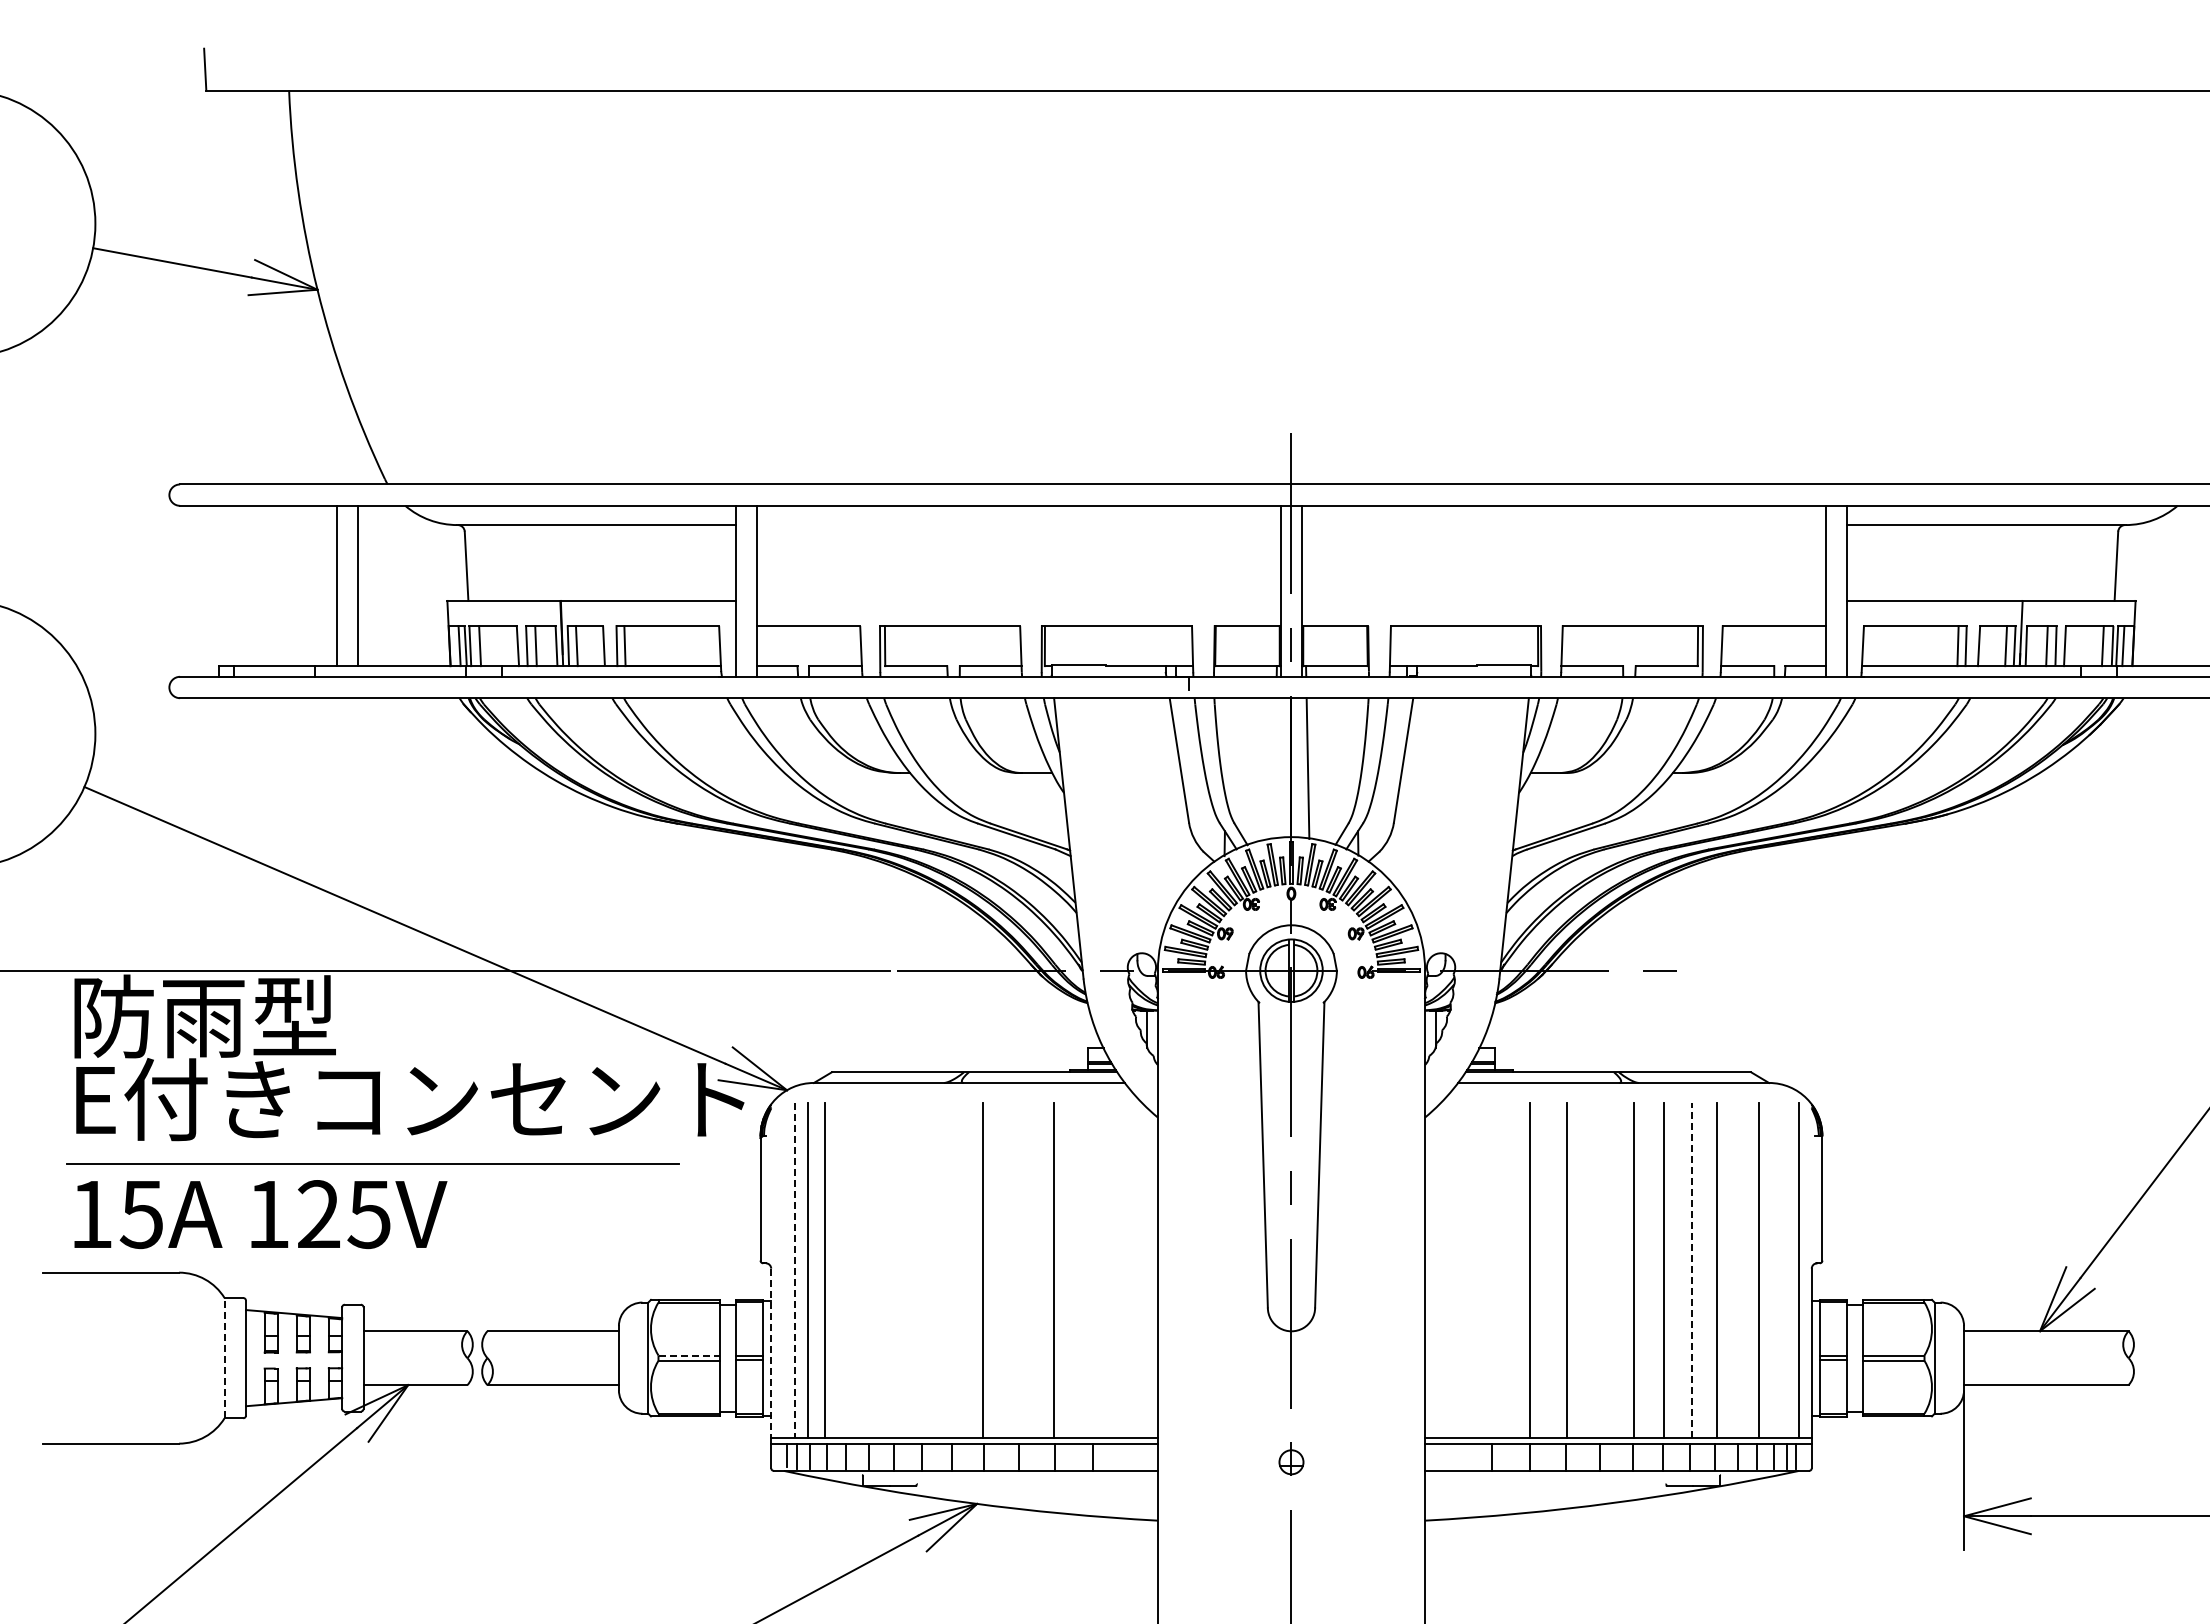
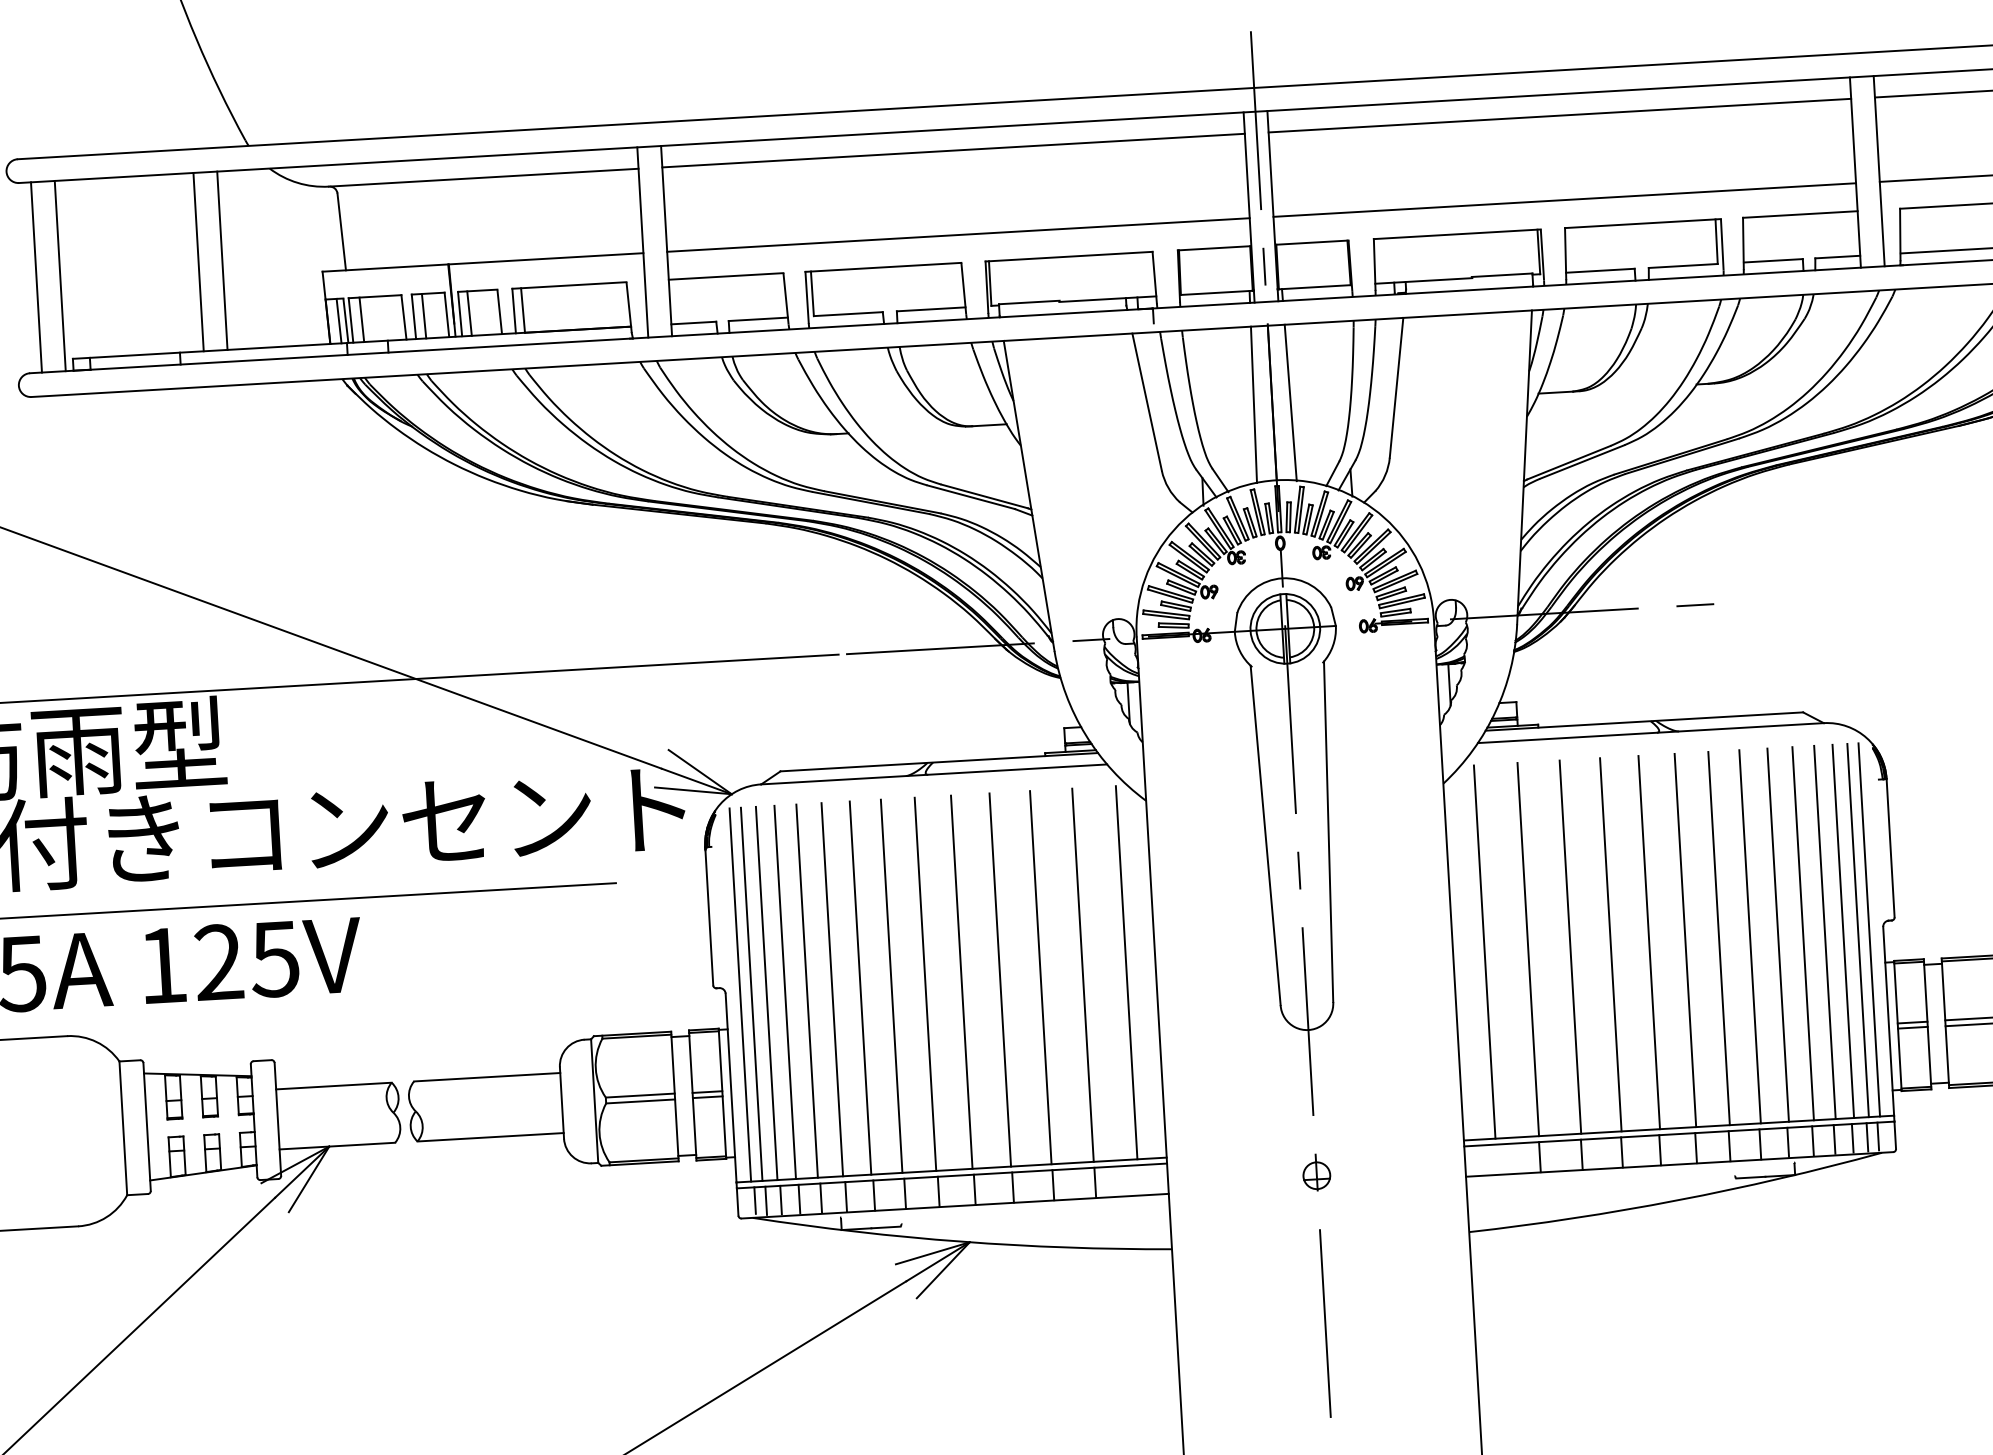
line: (1018, 525) -> (953, 151), added
line: (1563, 525) -> (1559, 116), added
line: (190, 590) -> (36, 276), added
line: (212, 590) -> (60, 275), added
line: (1018, 600) -> (957, 234), added
line: (1563, 600) -> (1564, 199), added
line: (1274, 768) -> (1253, 405), added
line: (784, 1270) -> (740, 994), added
line: (794, 1270) -> (751, 994), dashed -> solid
line: (844, 1270) -> (807, 991), added
line: (866, 1270) -> (831, 989), added
line: (892, 1270) -> (860, 987), added
line: (920, 1270) -> (891, 986), added
line: (950, 1270) -> (925, 984), added
line: (1017, 1270) -> (999, 979), added
line: (1092, 1270) -> (1083, 975), added
line: (1131, 1270) -> (1126, 972), added
line: (1453, 1270) -> (1484, 951), added
line: (1492, 1270) -> (1528, 949), added
line: (1601, 1270) -> (1649, 942), added
line: (1691, 1270) -> (1749, 936), dashed -> solid
line: (1739, 1270) -> (1802, 933), added
line: (1775, 1270) -> (1843, 931), added
line: (1789, 1270) -> (1858, 930), added
line: (771, 1353) -> (731, 1088), dashed -> solid
line: (689, 1355) -> (640, 1095), dashed -> solid
line: (224, 1357) -> (123, 1127), dashed -> solid

